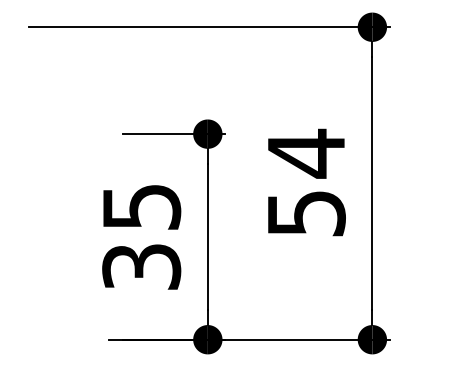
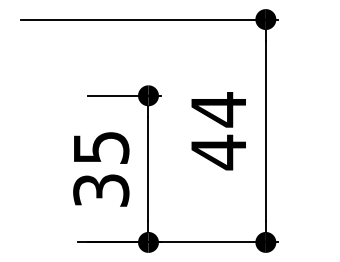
text: (306, 213) -> (218, 152), 54 -> 44

